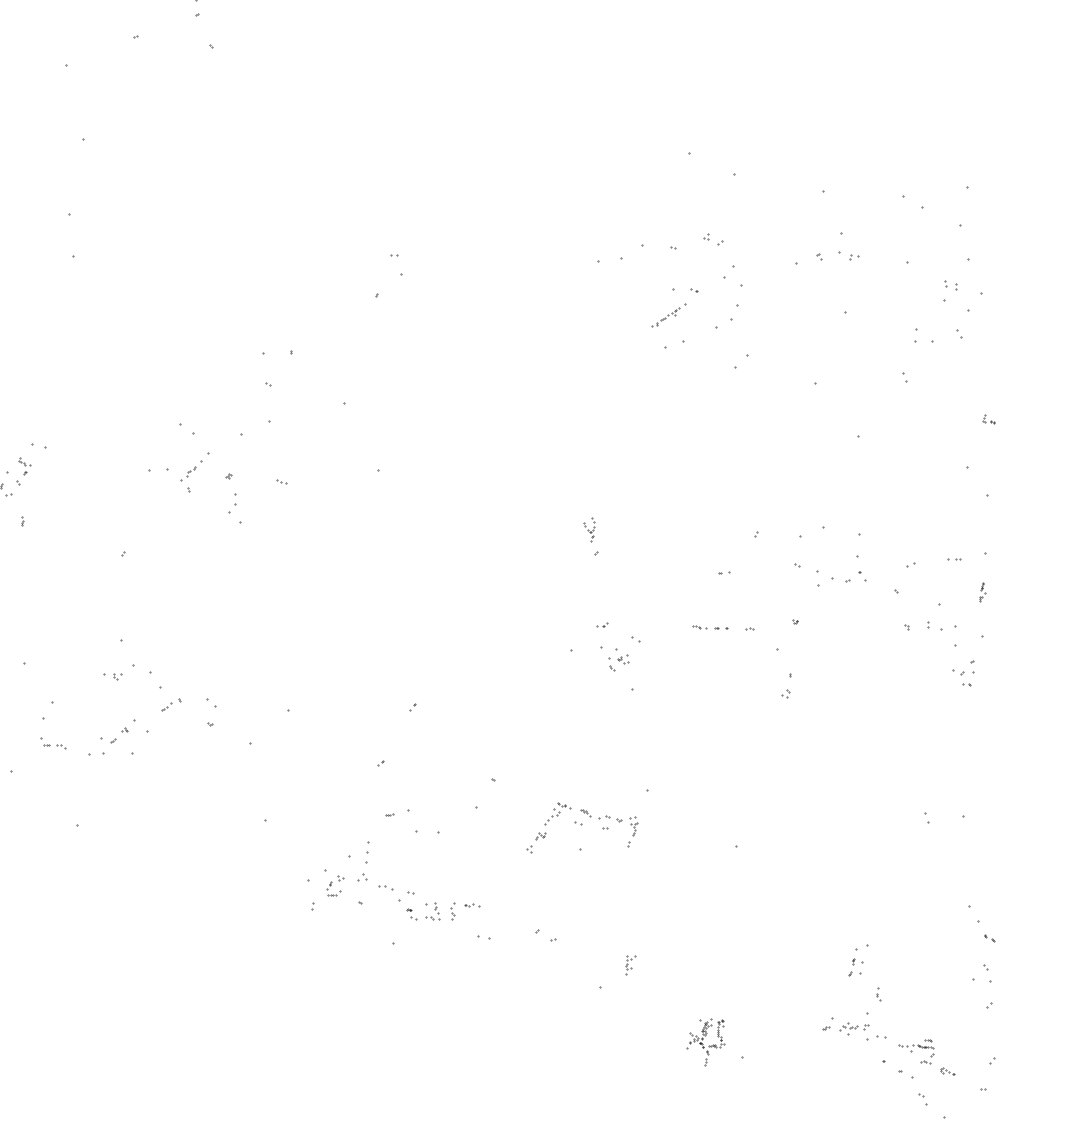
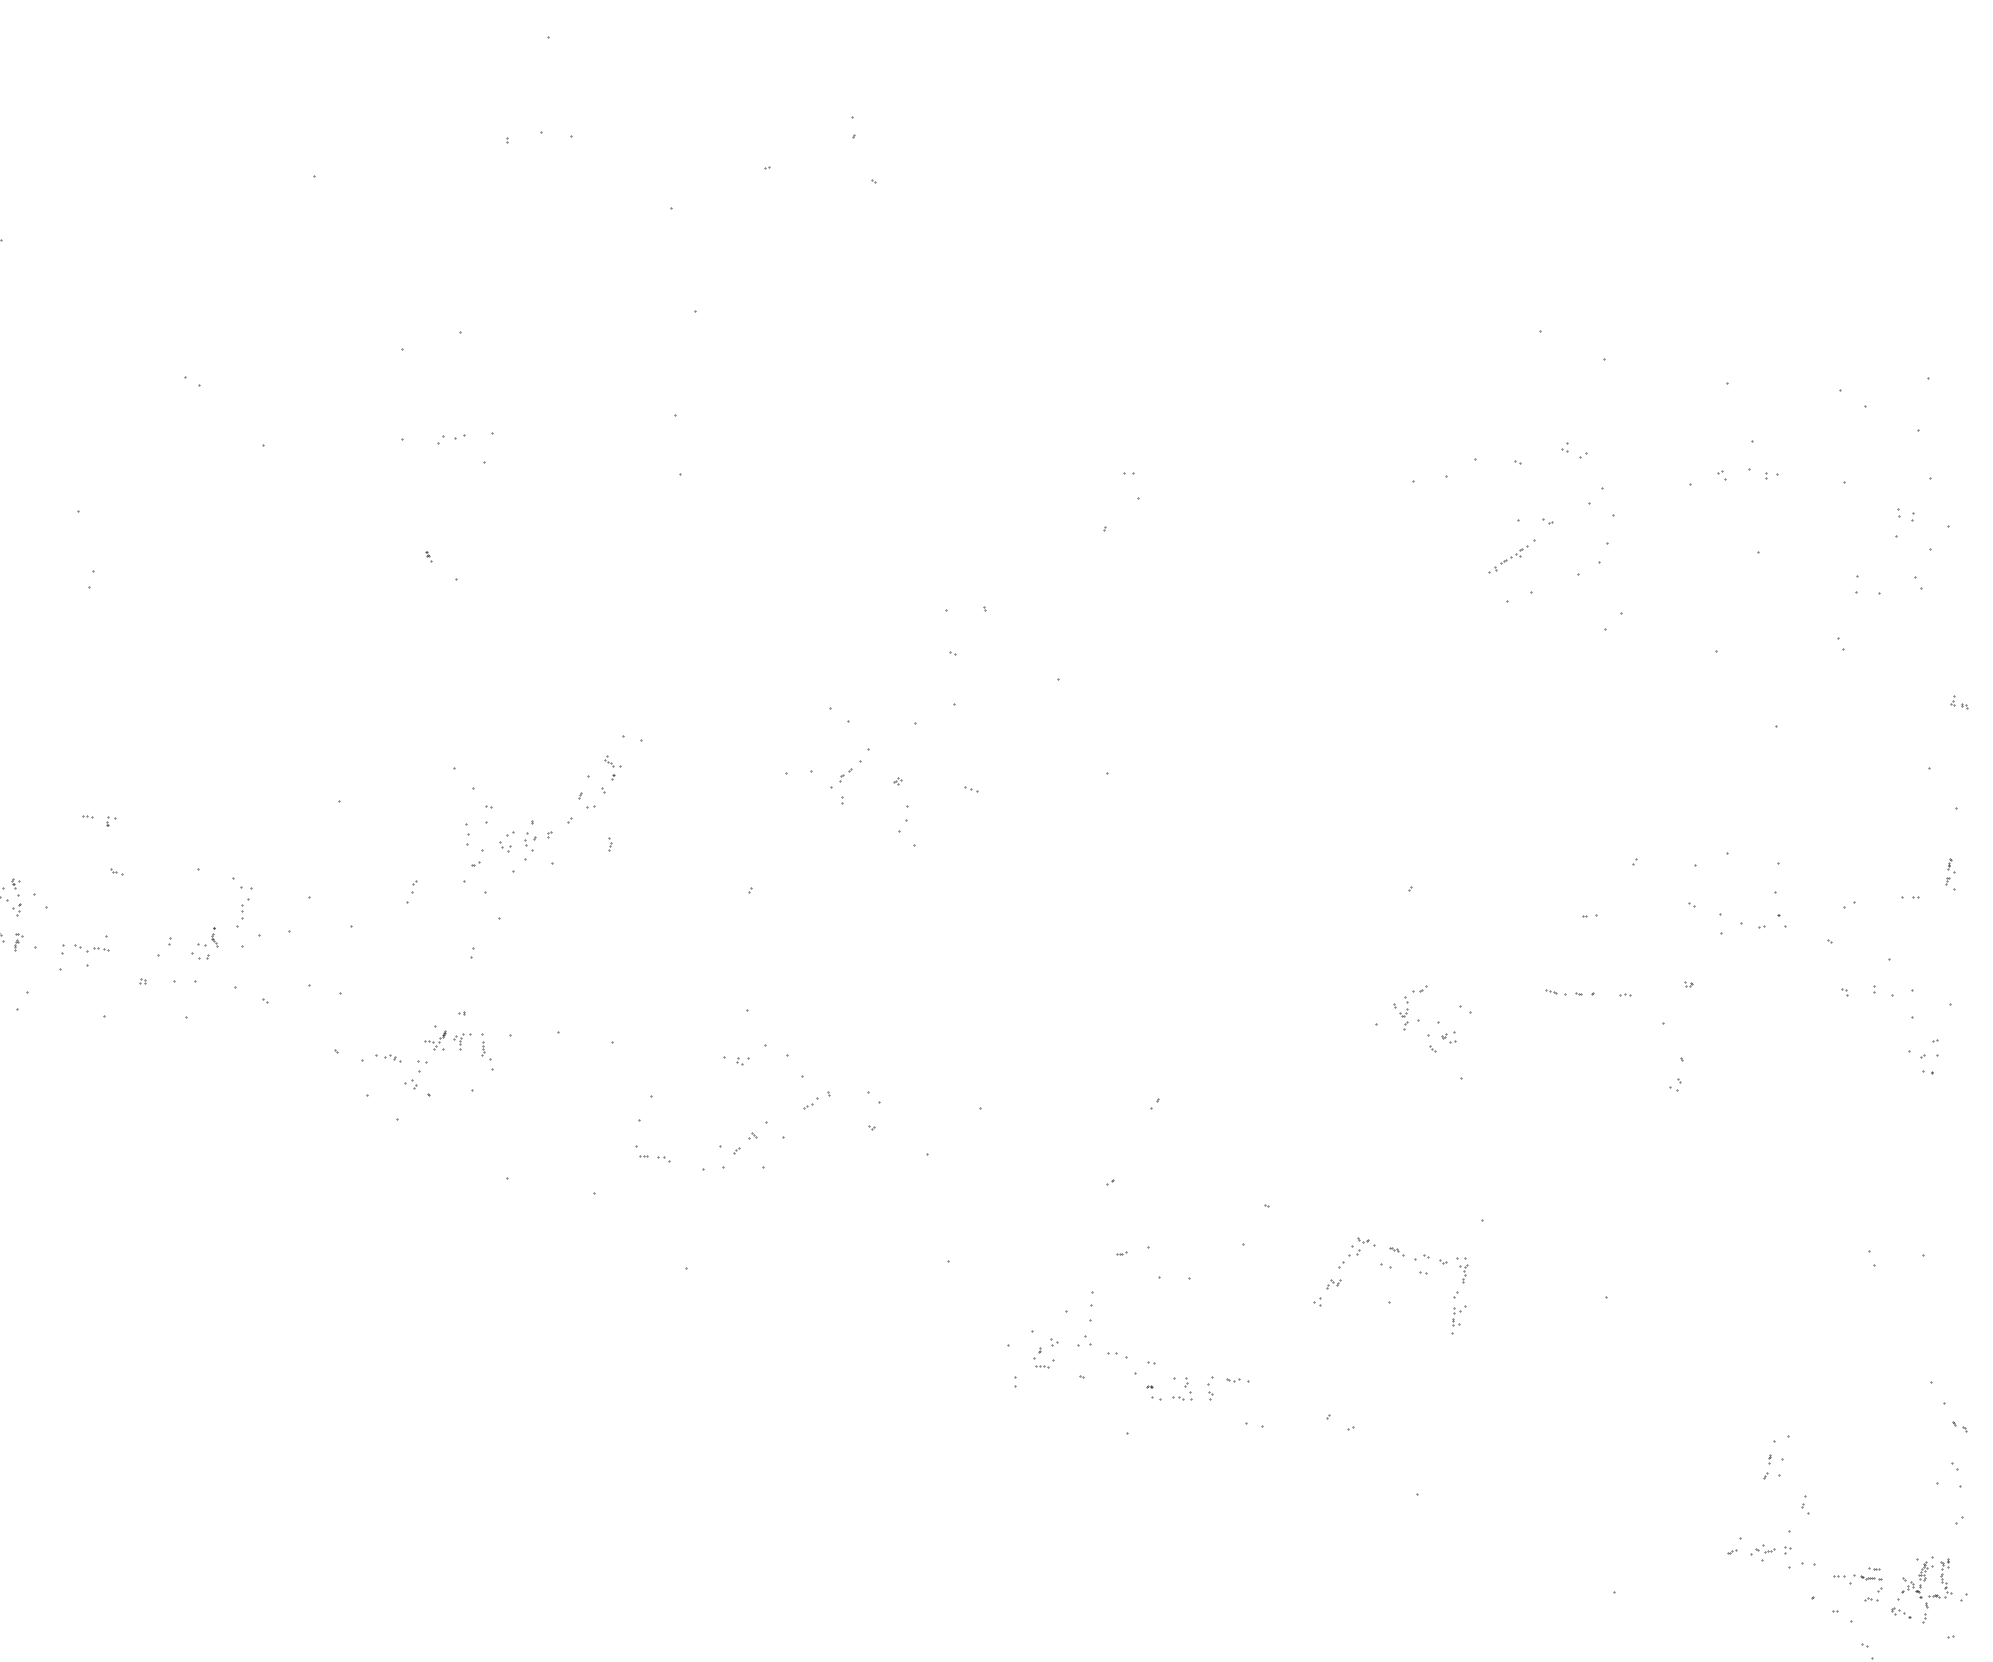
part: (588, 530) -> (1400, 1013), moved
part: (982, 592) -> (1950, 871), moved
part: (630, 964) -> (1458, 1319), moved
part: (705, 1041) -> (1924, 1589), moved

